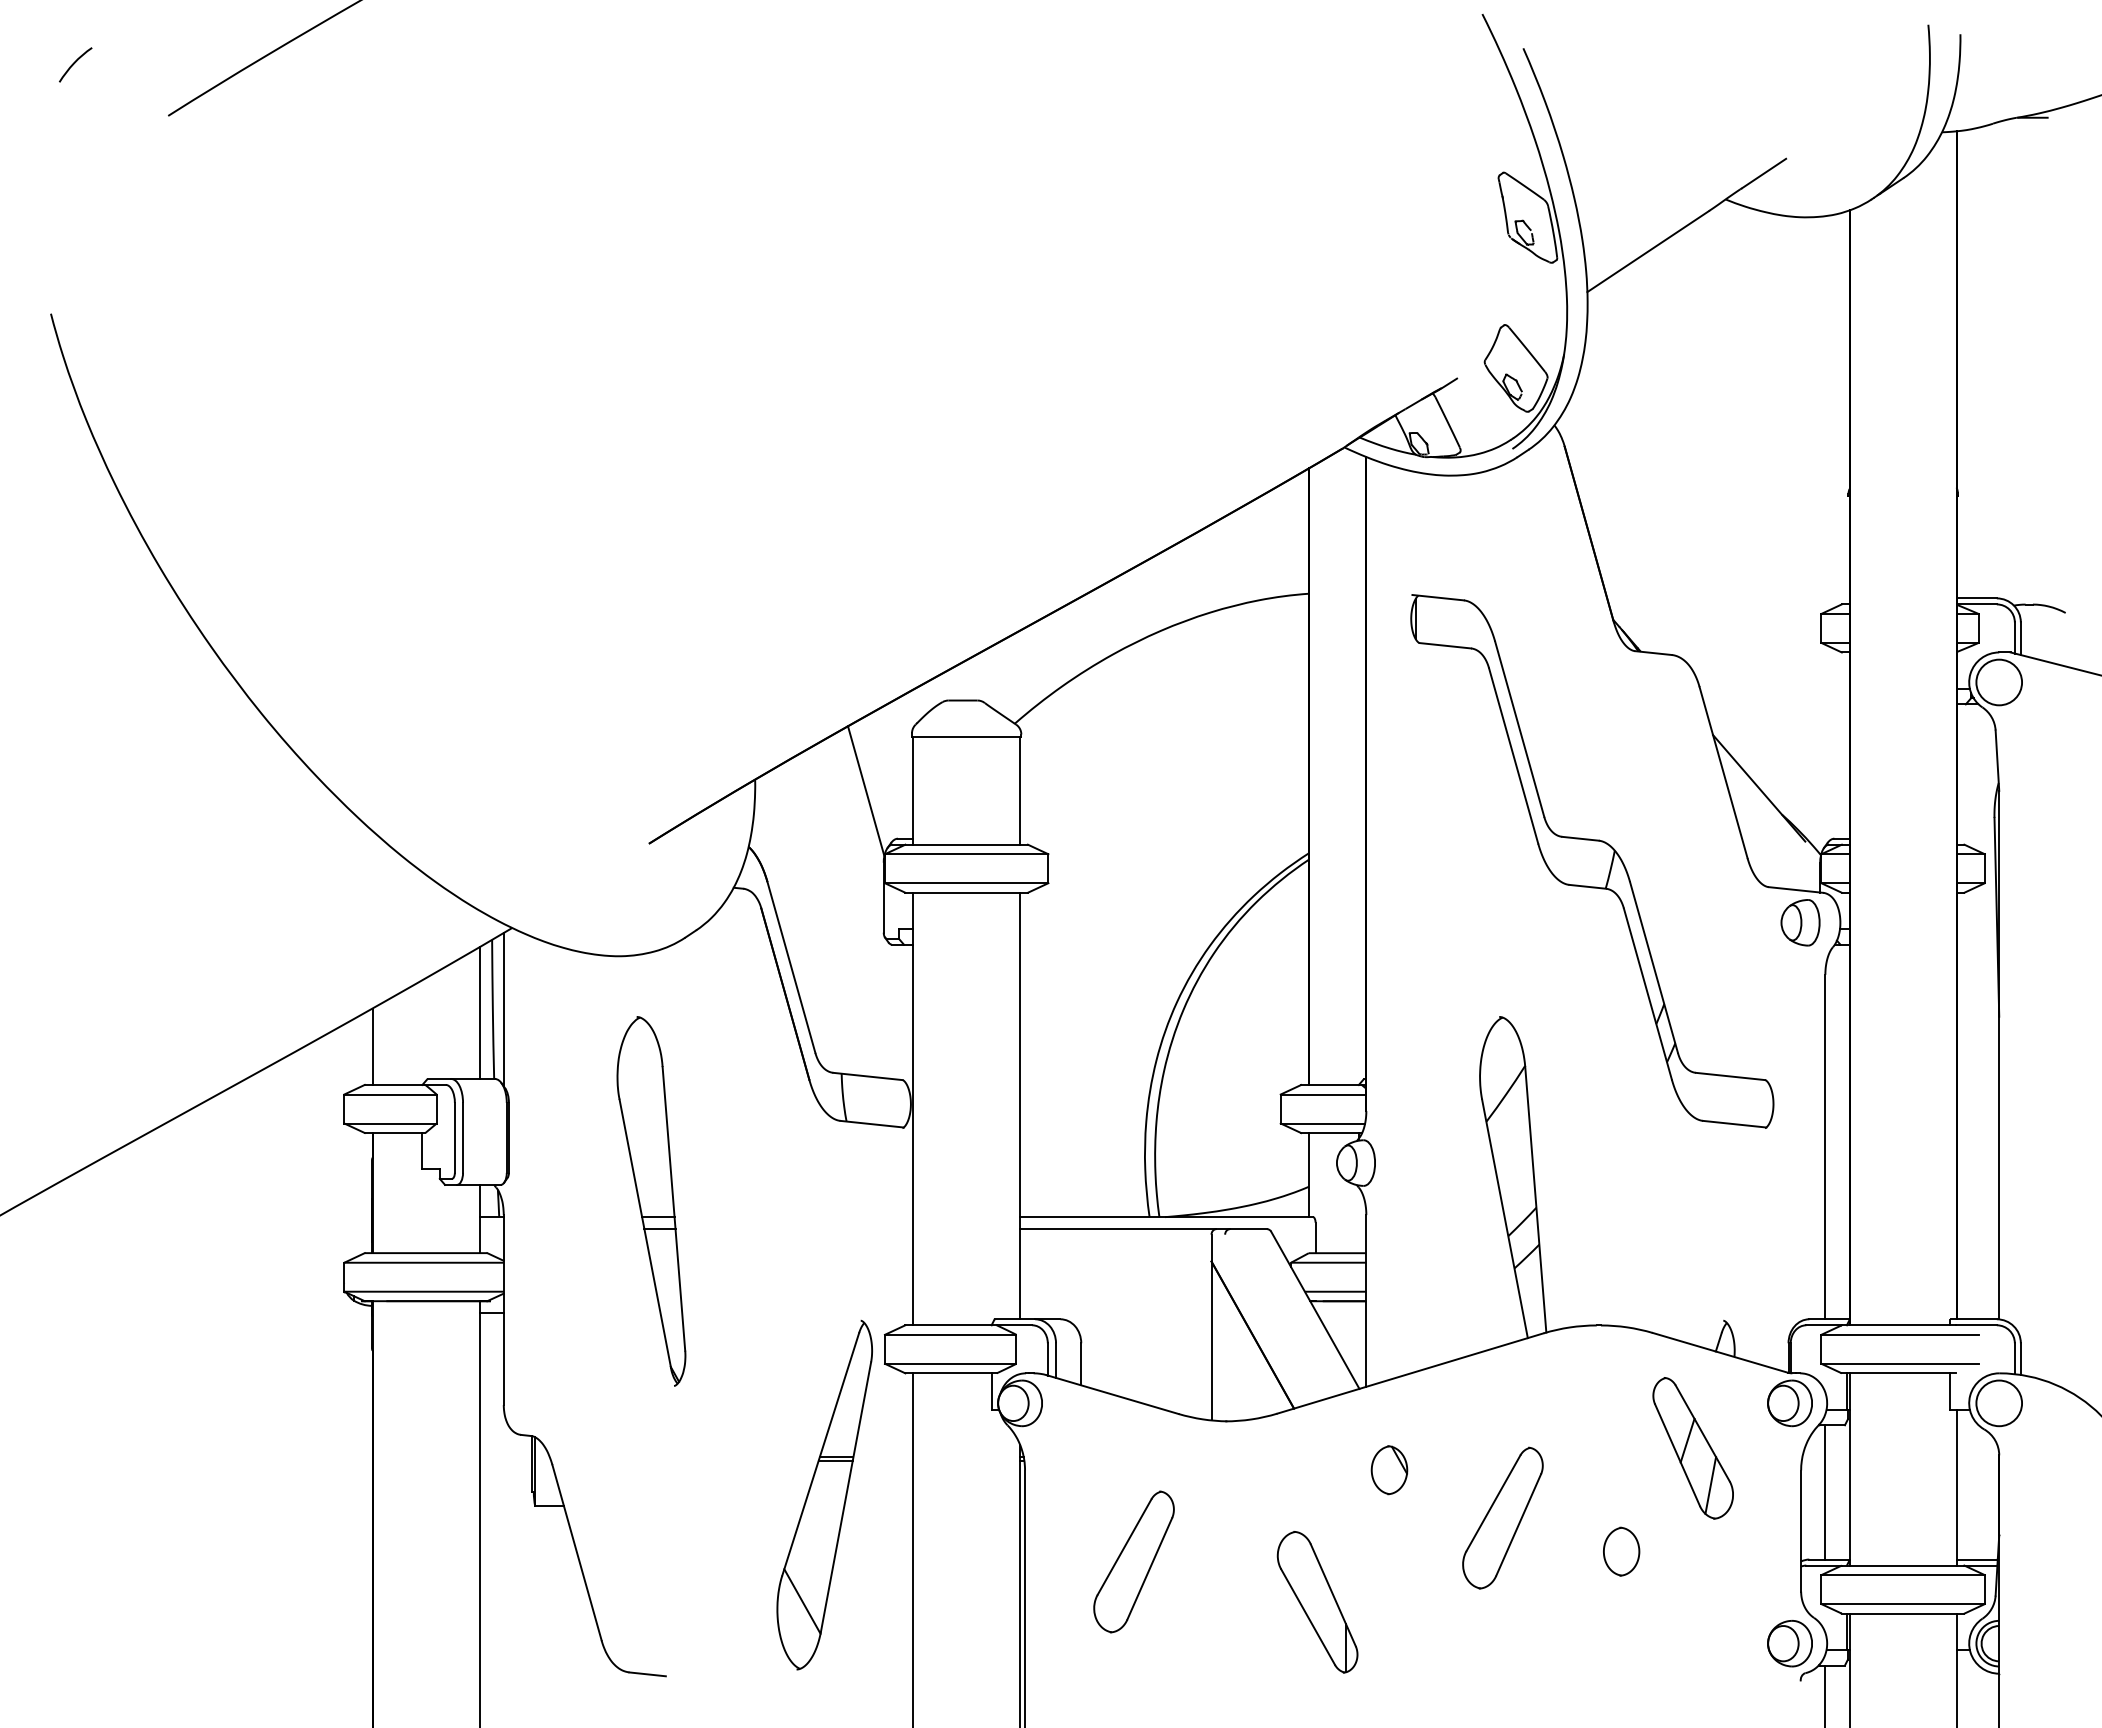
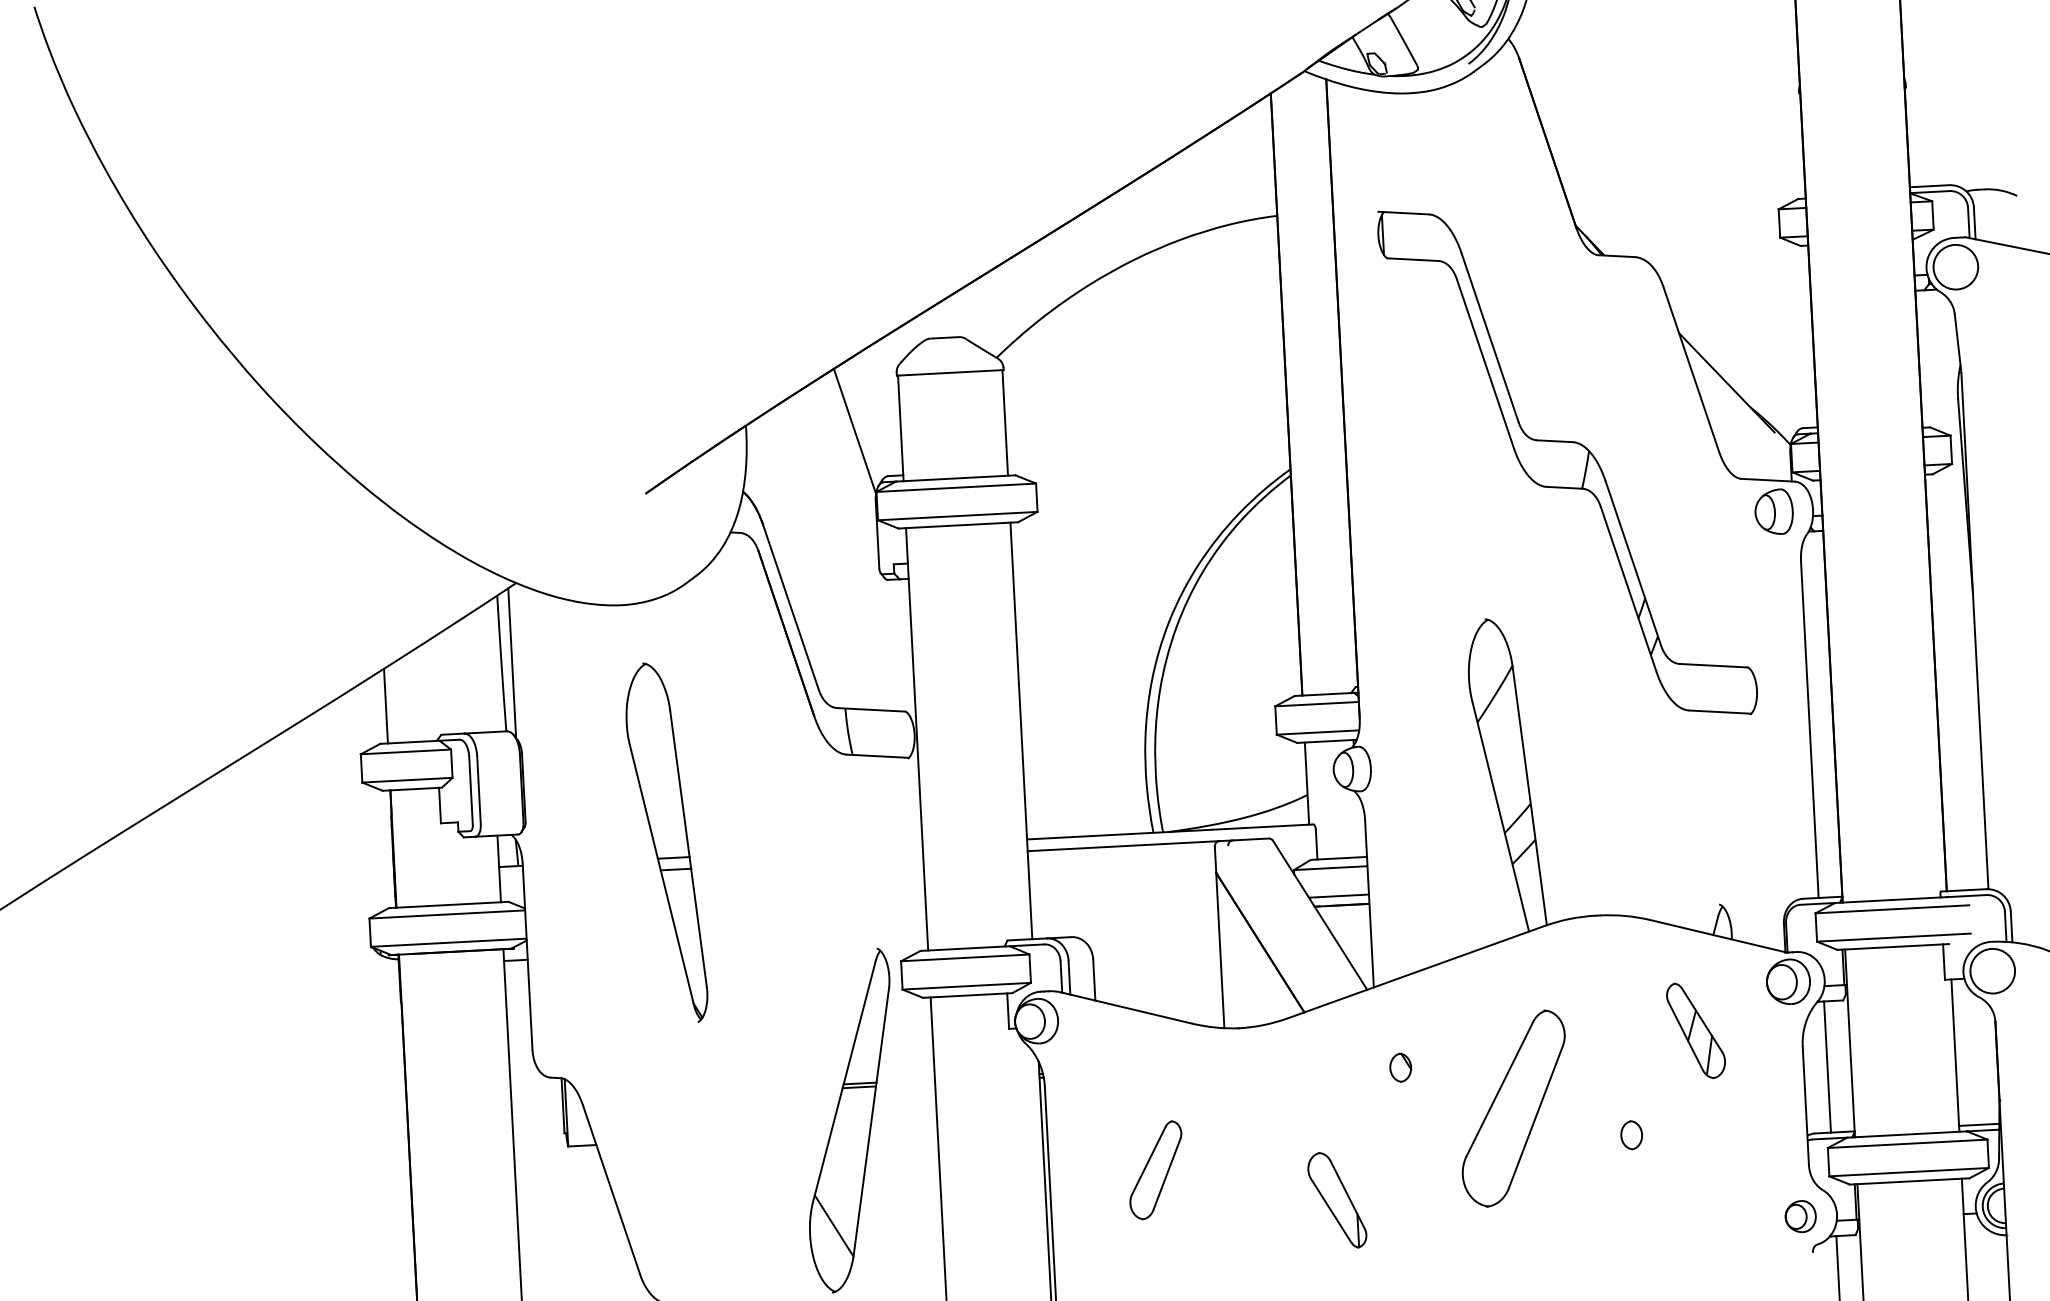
line: (479, 1012) -> (488, 667), removed
part: (1692, 1448) -> (1695, 1030), size x0.7
part: (1389, 1470) -> (1400, 1067), size x0.6
part: (1502, 1517) -> (1513, 1108), size x1.4
part: (1621, 1551) -> (1631, 1135), size x0.6
part: (1133, 1561) -> (1155, 1169), size x0.7
part: (1317, 1602) -> (1337, 1200), size x0.7
part: (1789, 1643) -> (1800, 1216), size x0.7

